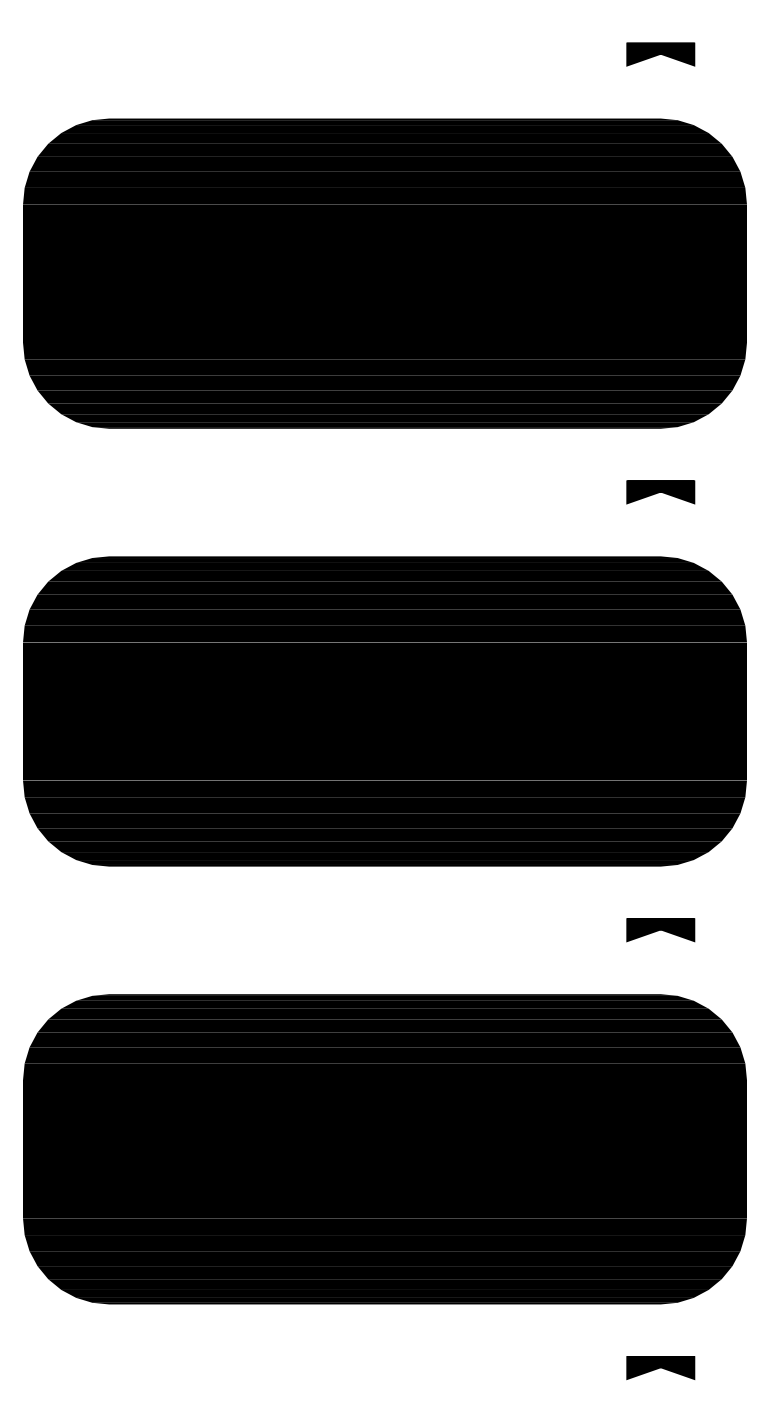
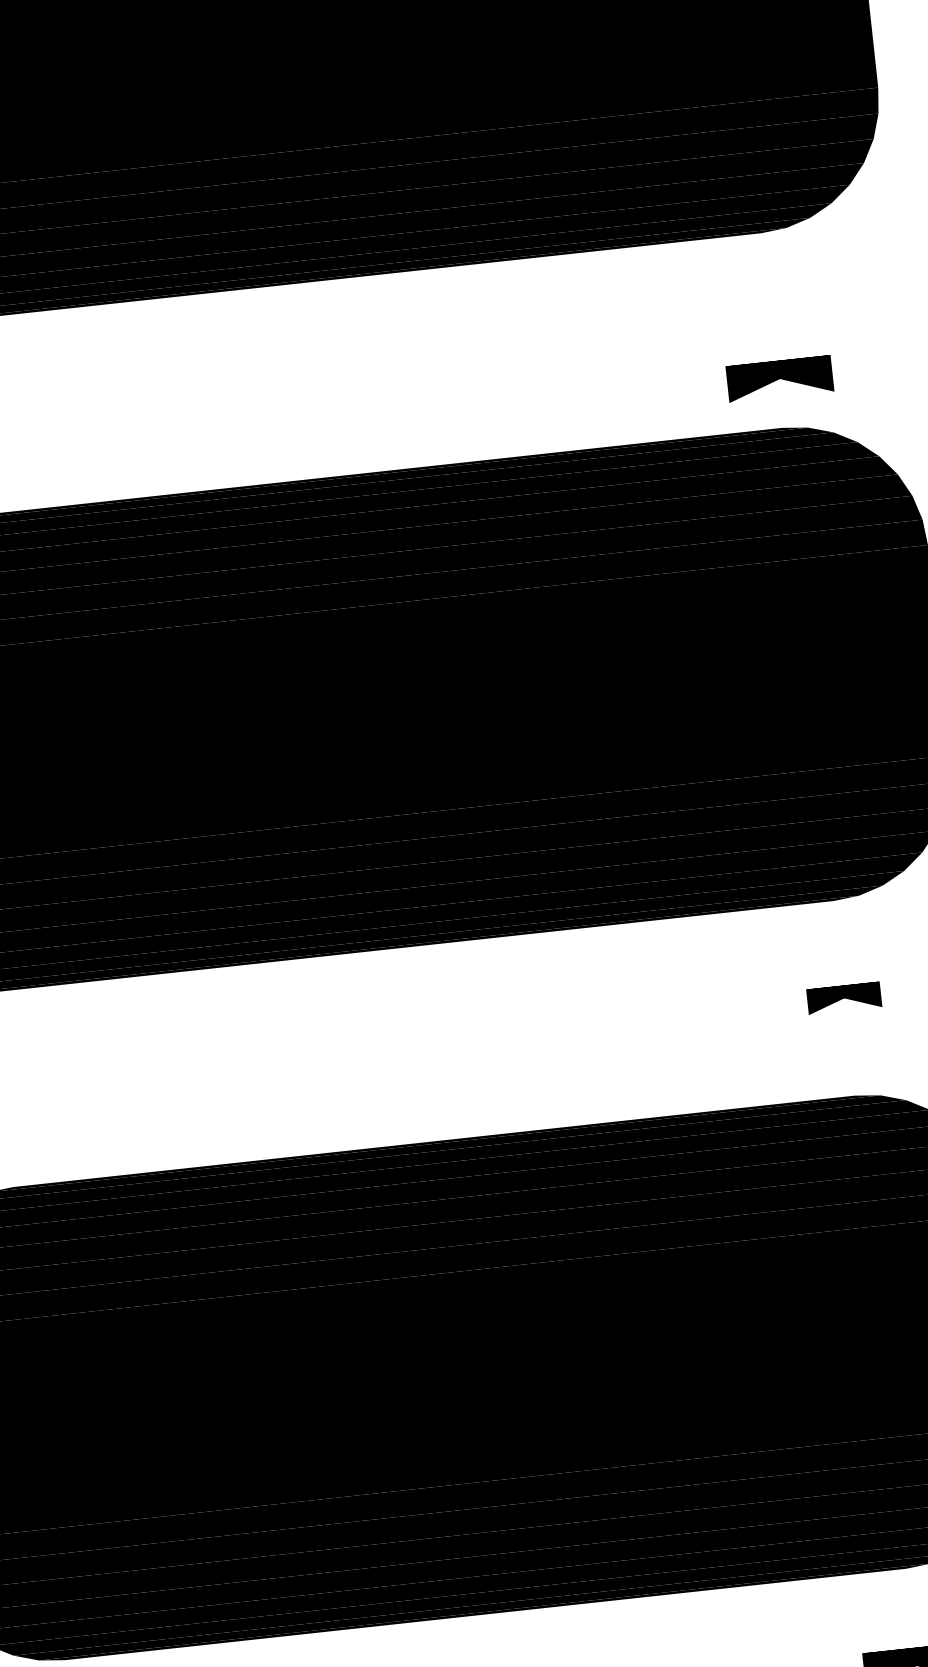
part: (660, 492) -> (779, 379), moved
part: (660, 930) -> (843, 998), size x0.7

